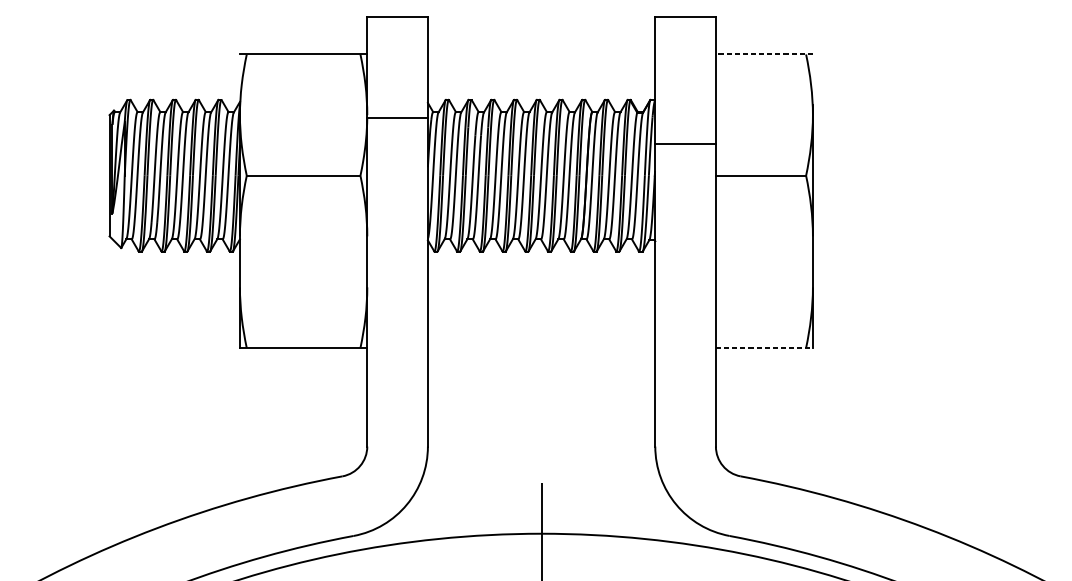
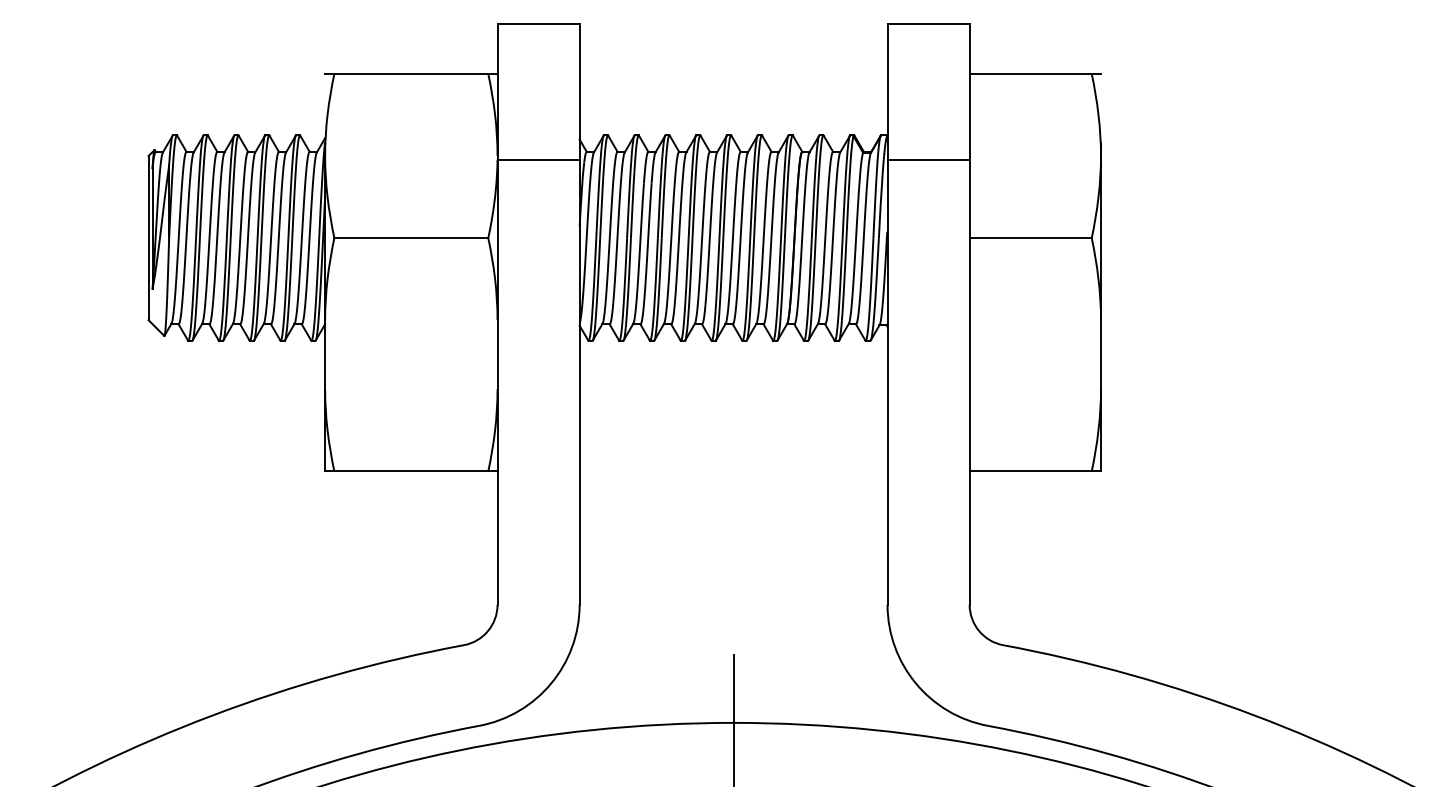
line: (764, 54) -> (1035, 73), dashed -> solid
line: (685, 143) -> (928, 159), moved
line: (764, 348) -> (1035, 471), dashed -> solid

